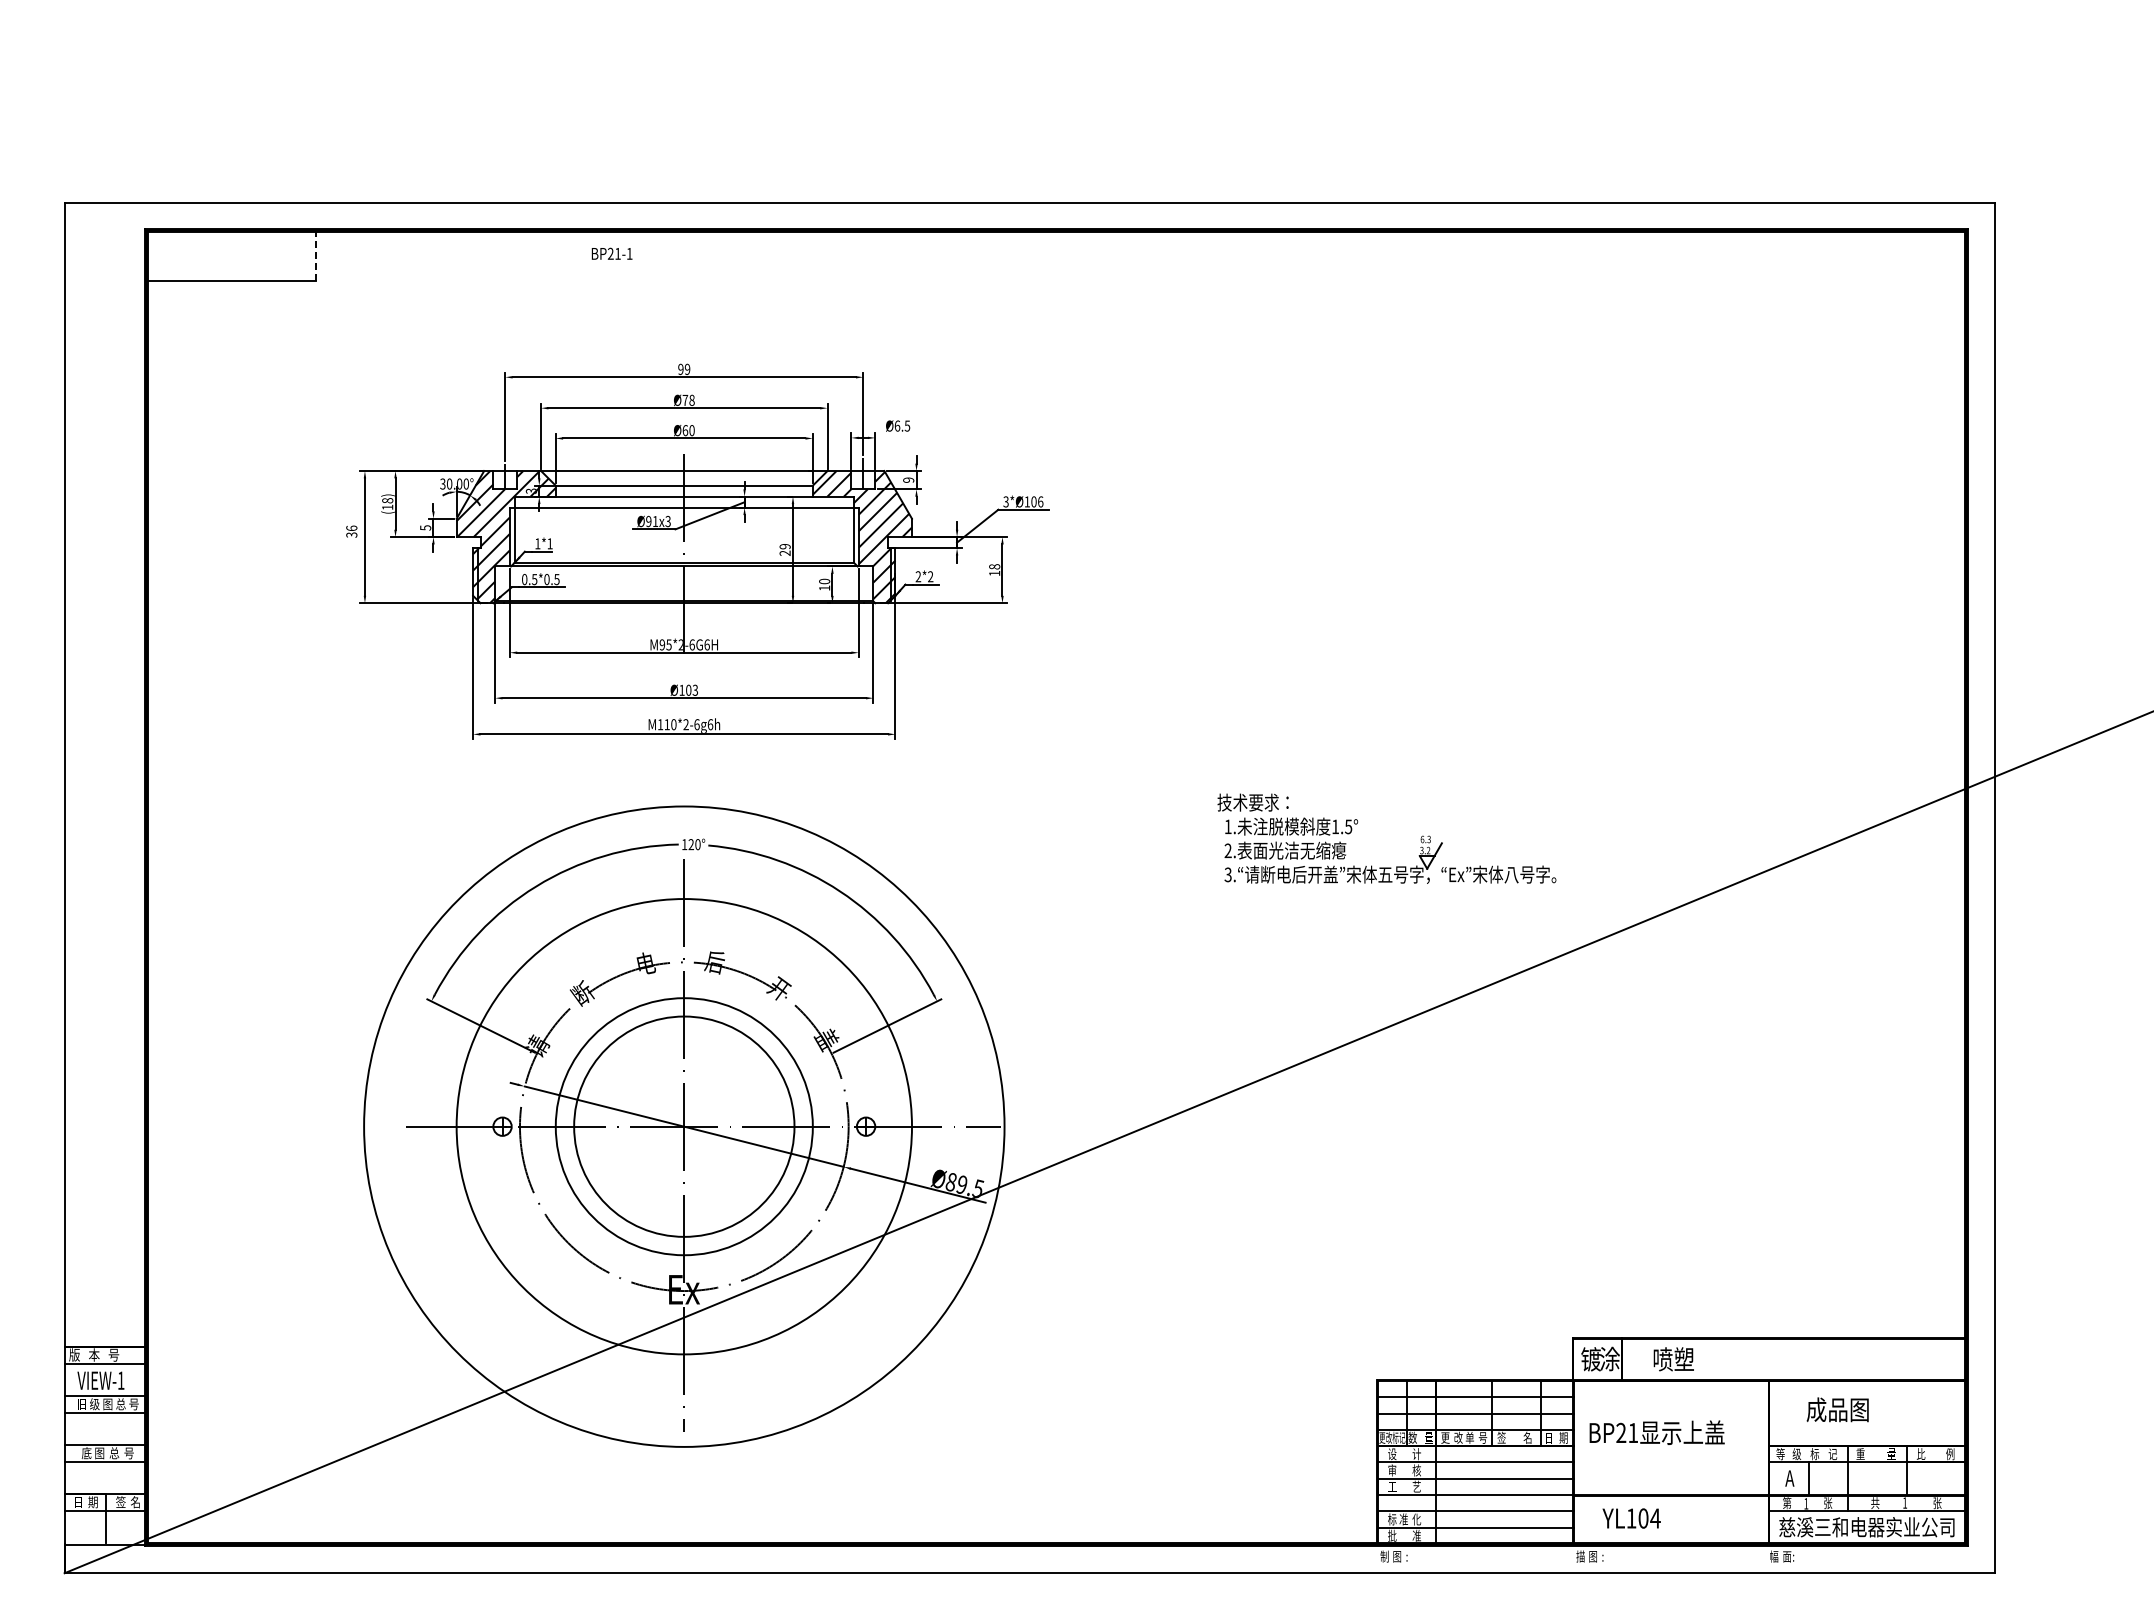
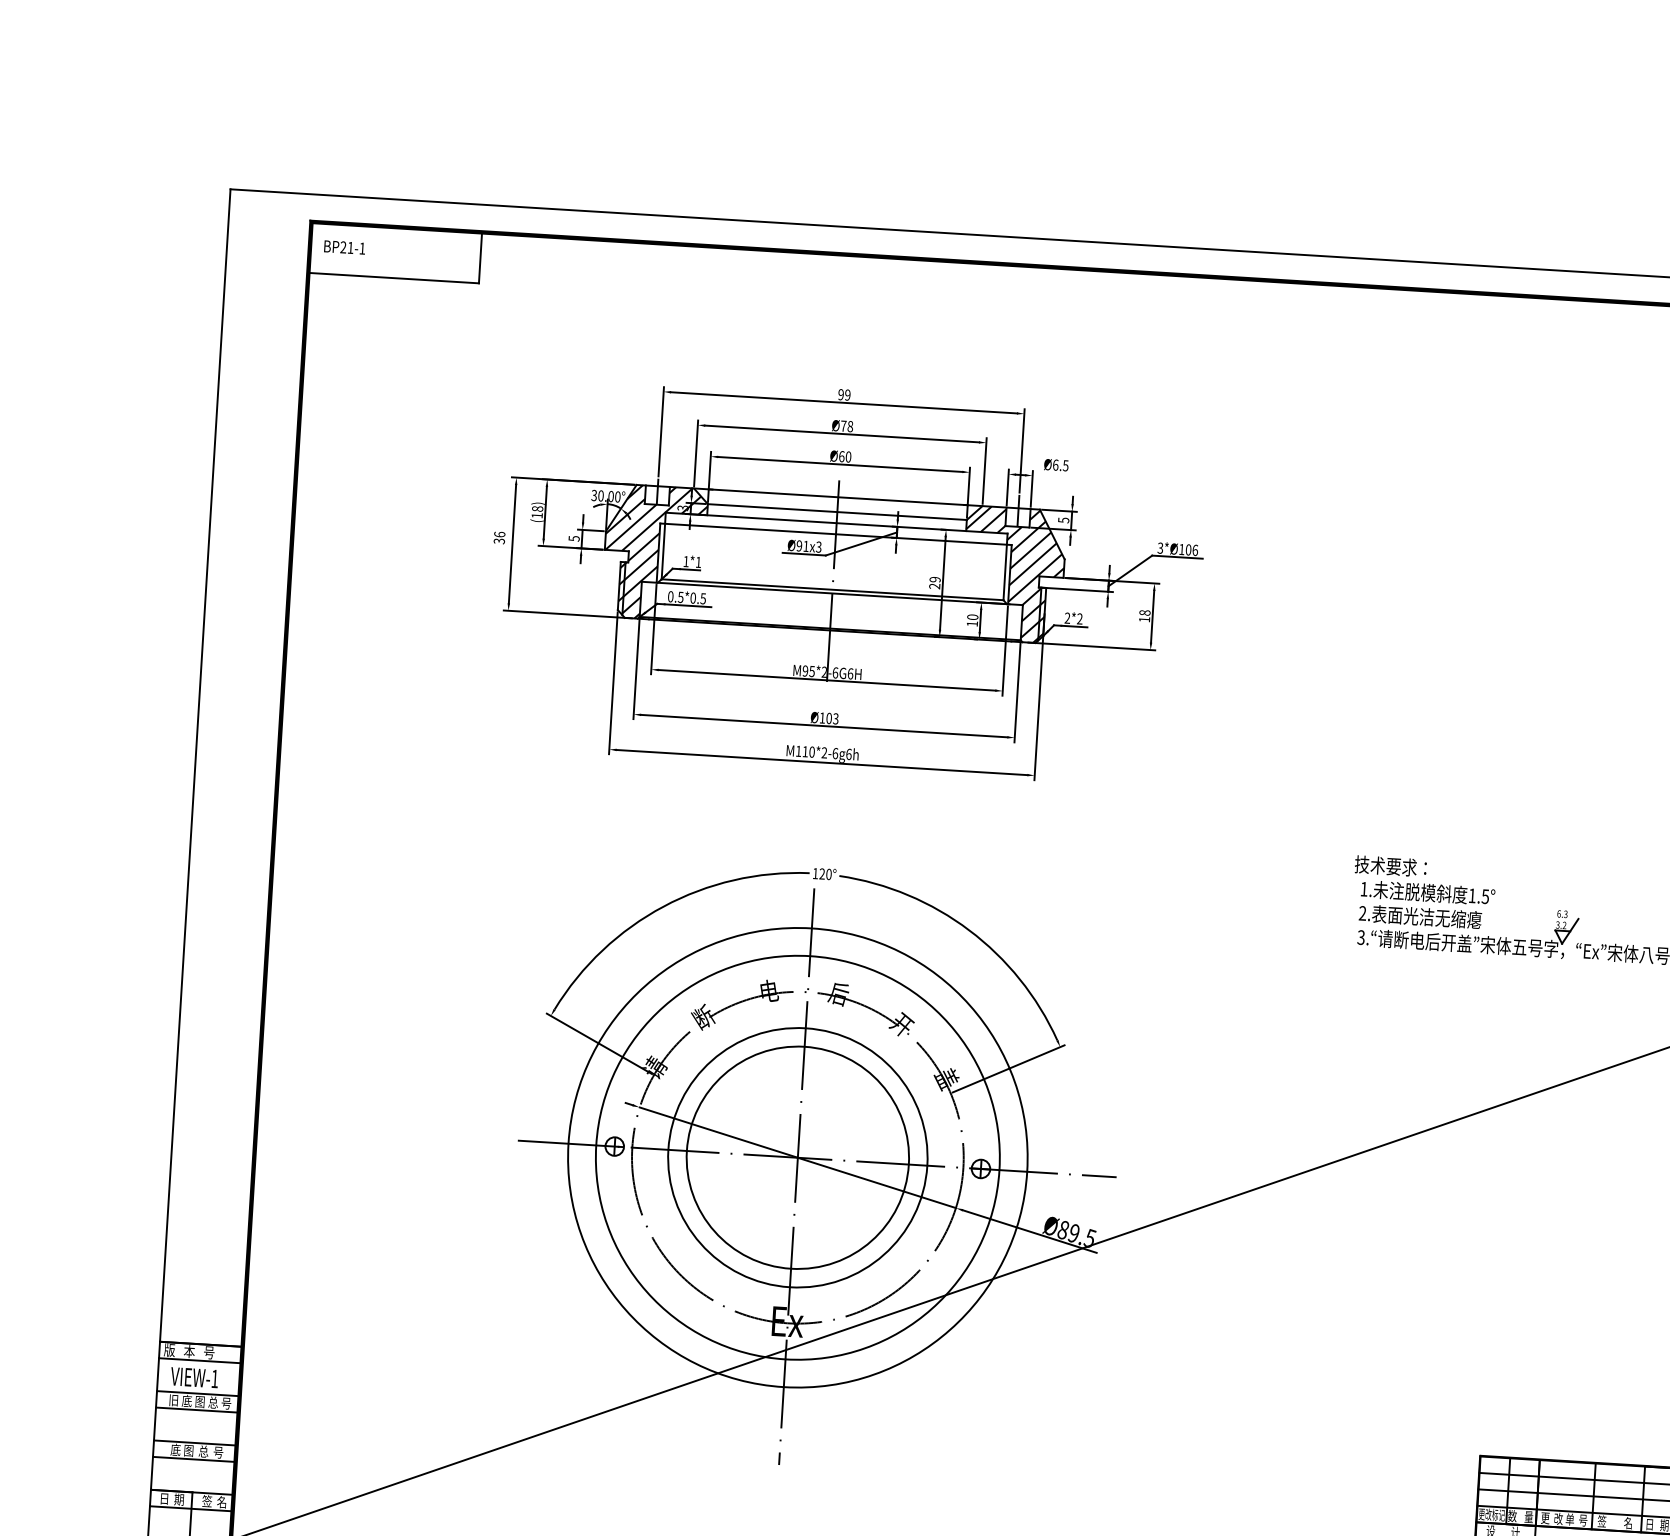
text: (611, 253) -> (344, 247), moved
line: (316, 256) -> (480, 258), dashed -> solid
text: (908, 479) -> (1063, 519), 9 -> 5
circle: (684, 1126) -> (798, 1157), size x0.62
text: (94, 1404) -> (186, 1401), 级 -> 底

